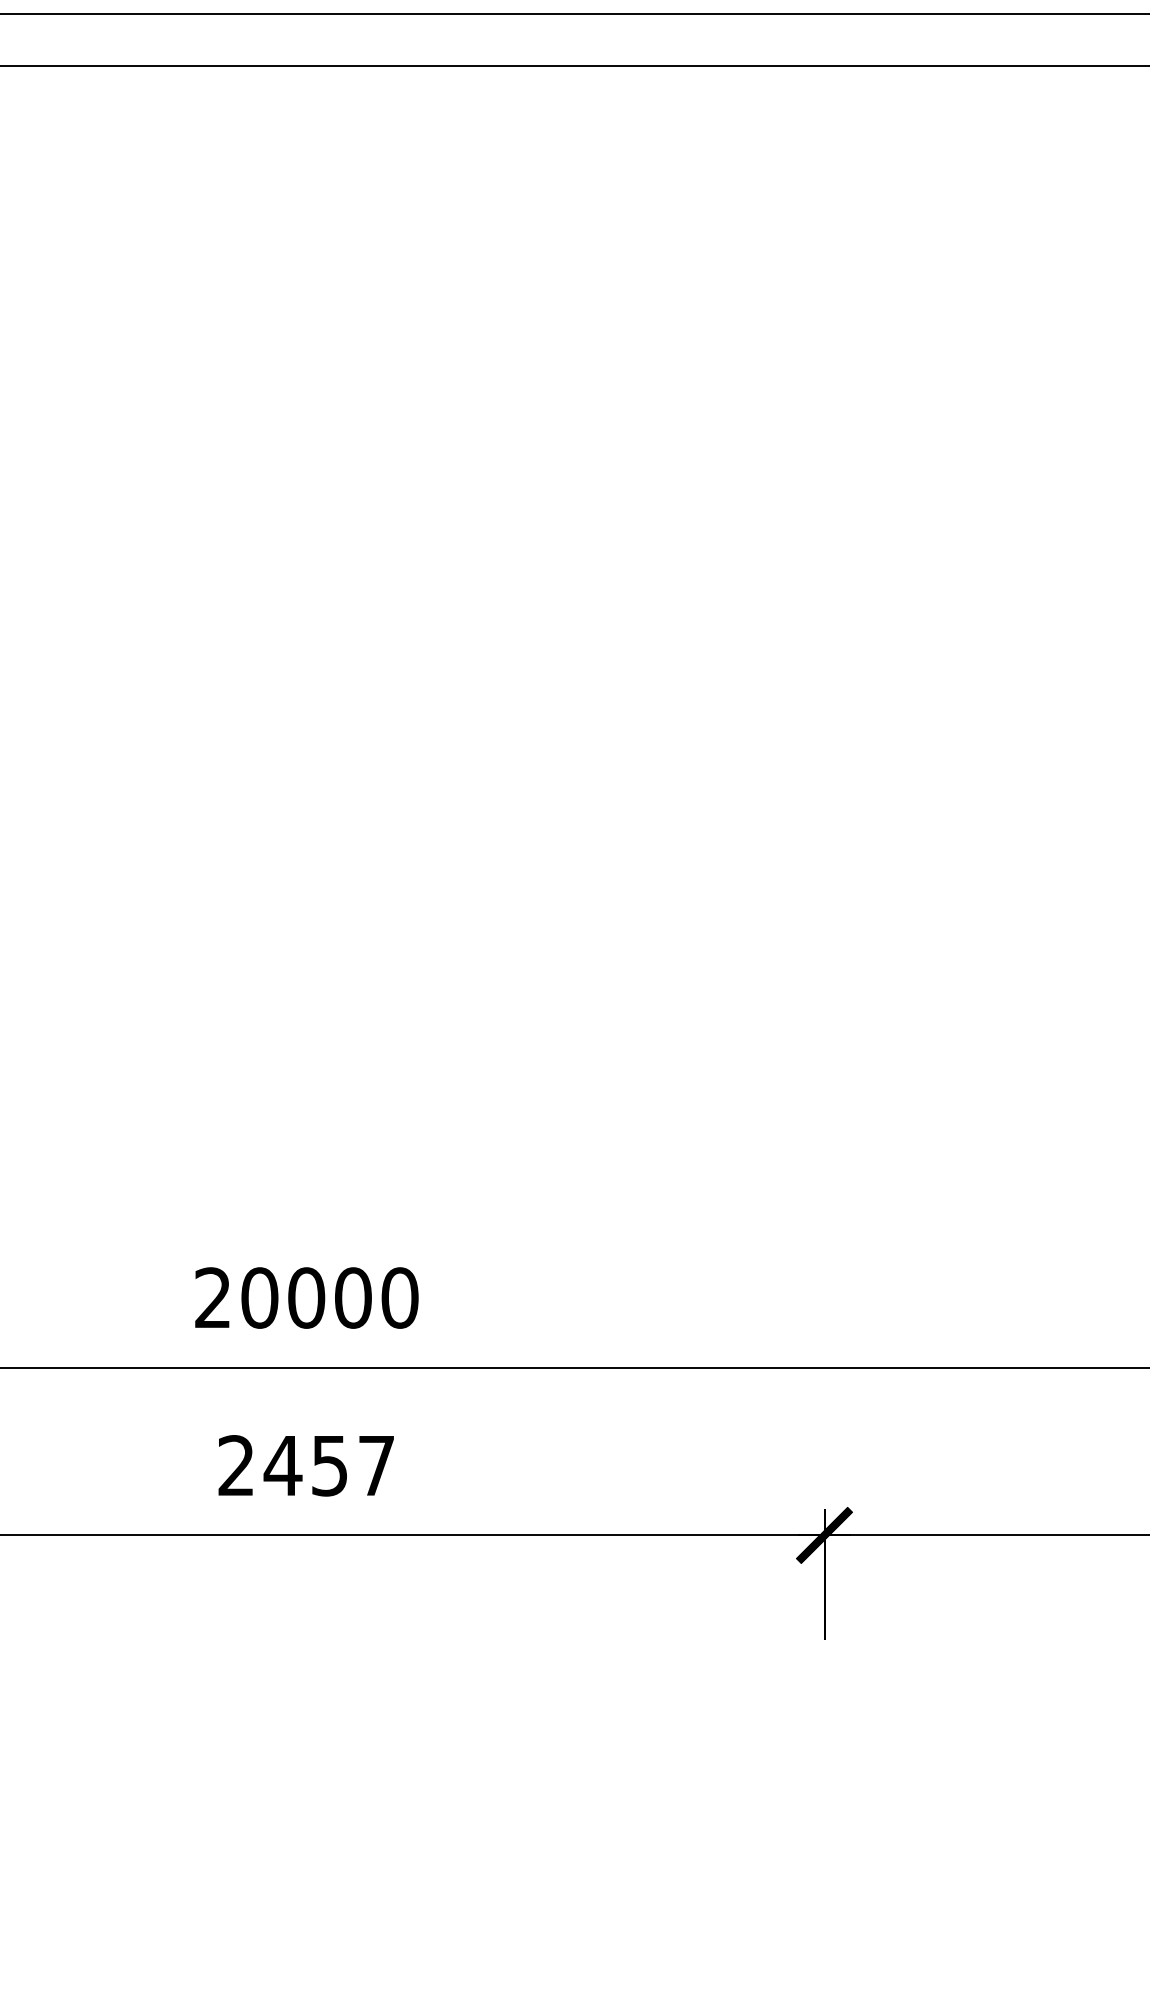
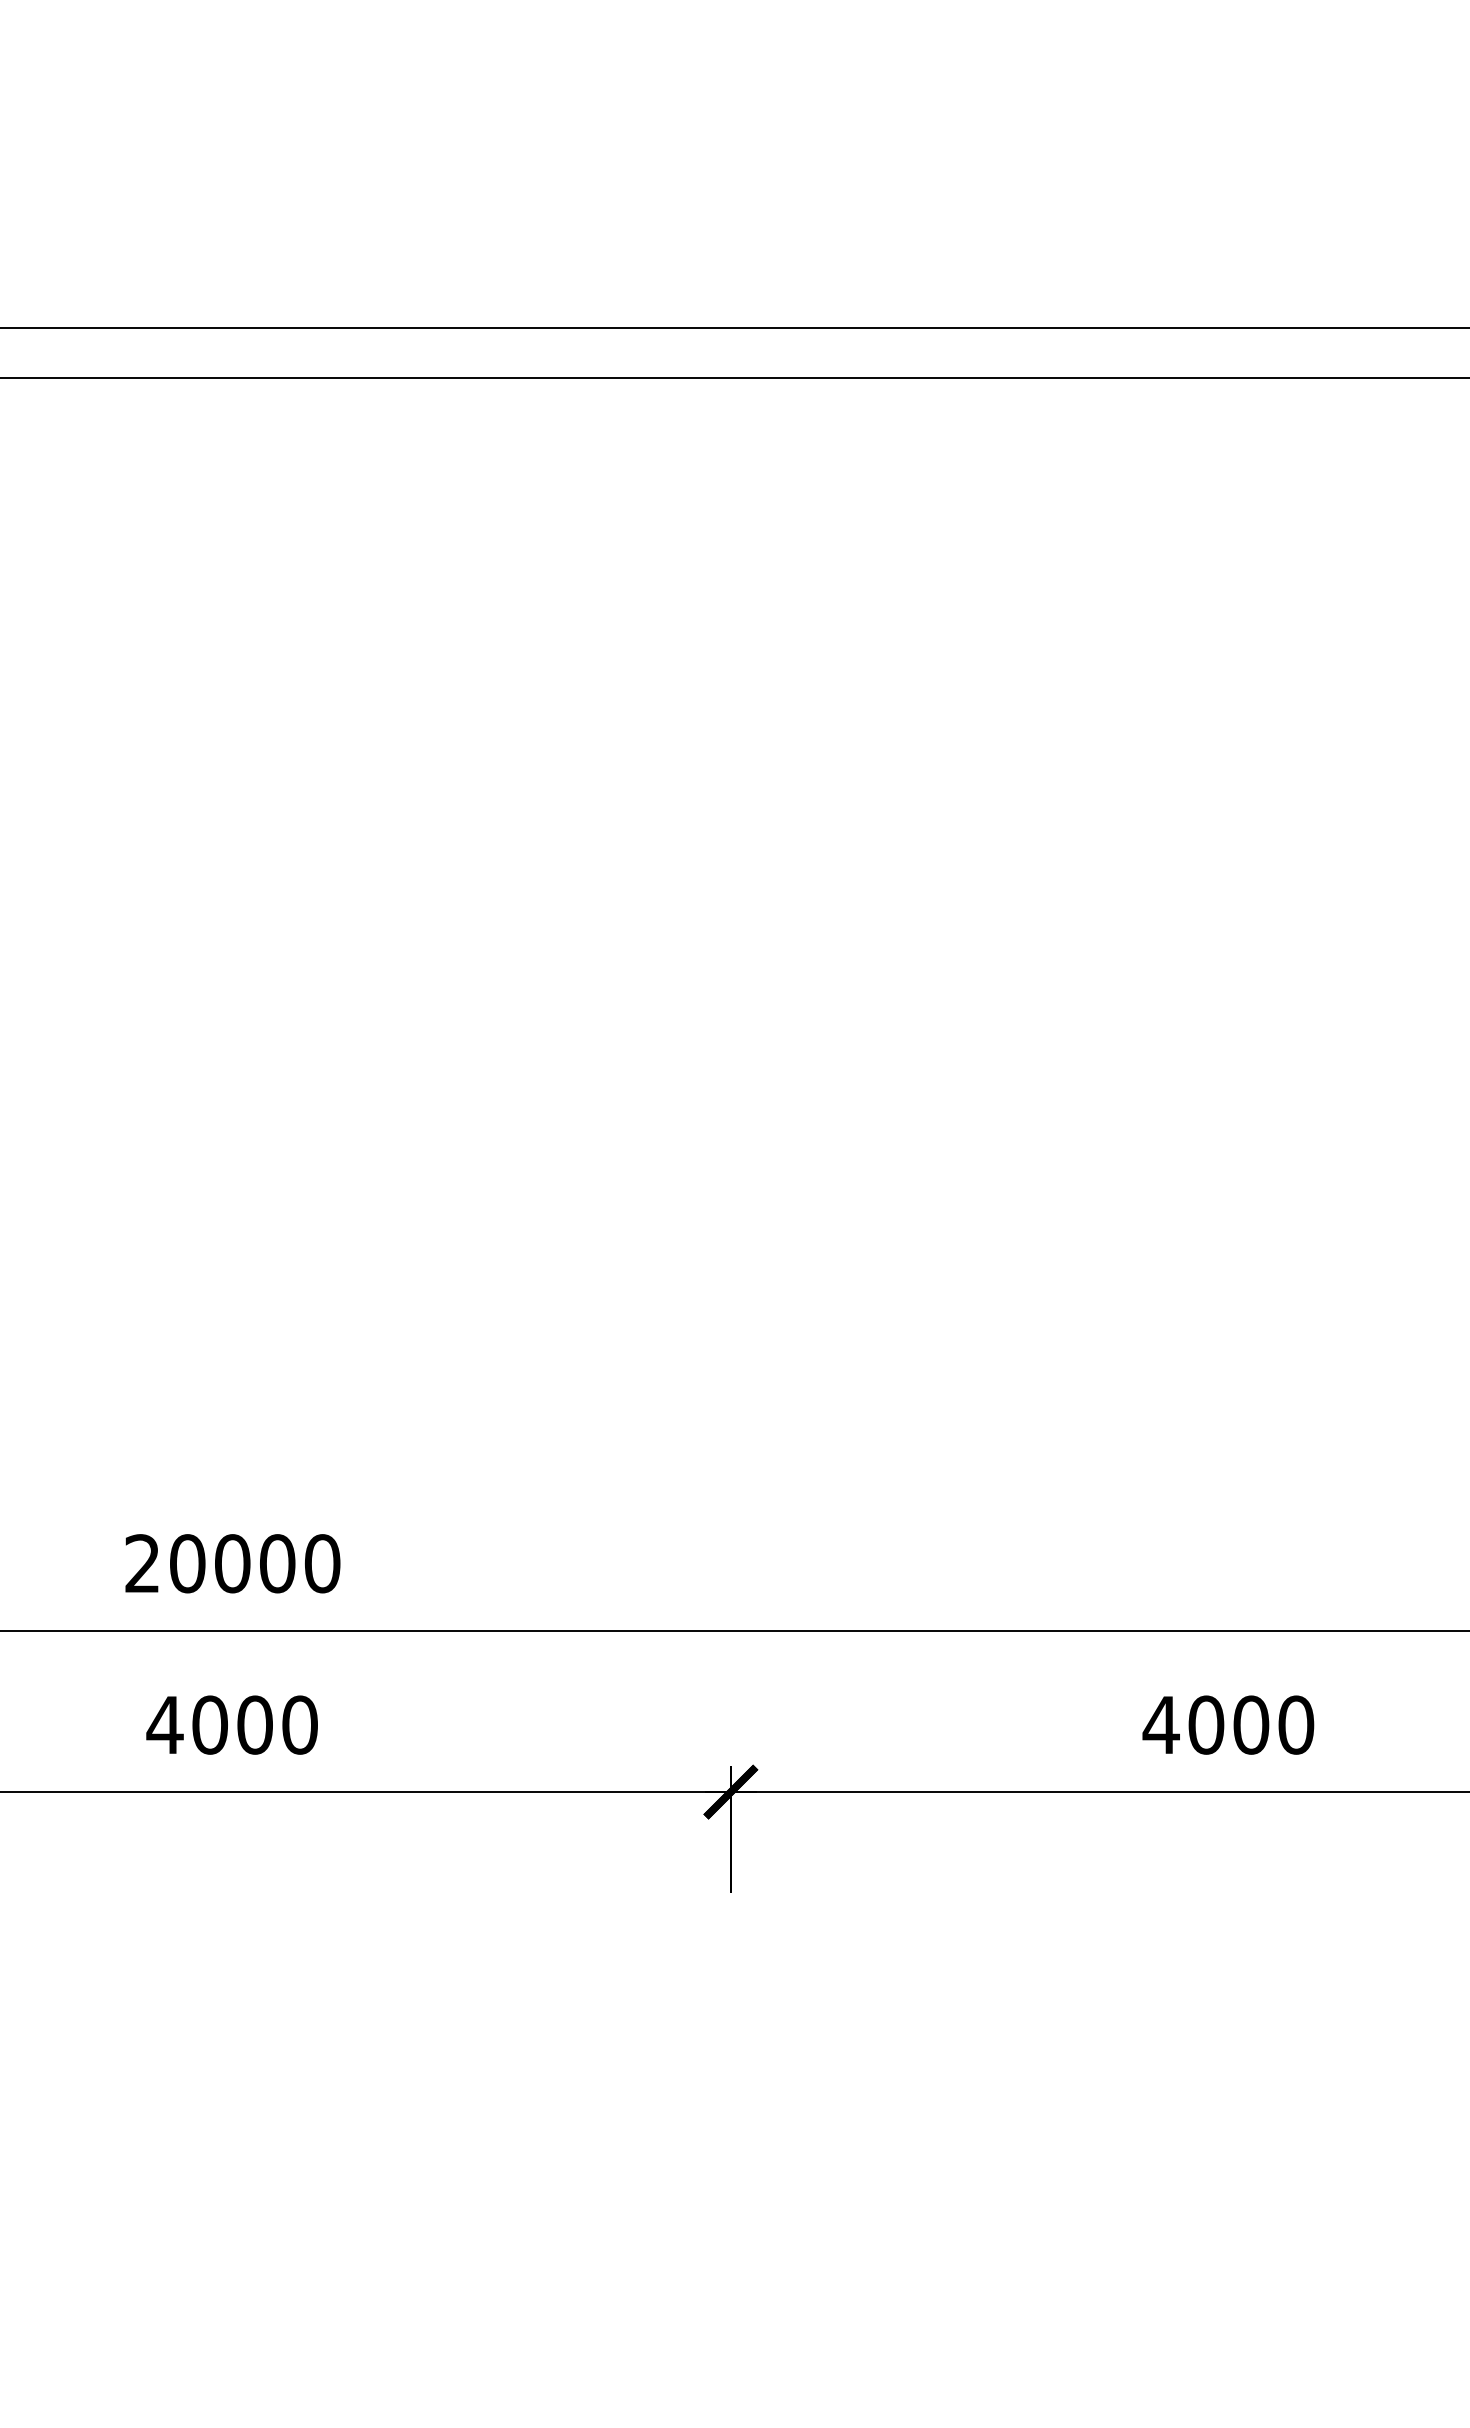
text: (305, 1465) -> (231, 1724), 2457 -> 4000

